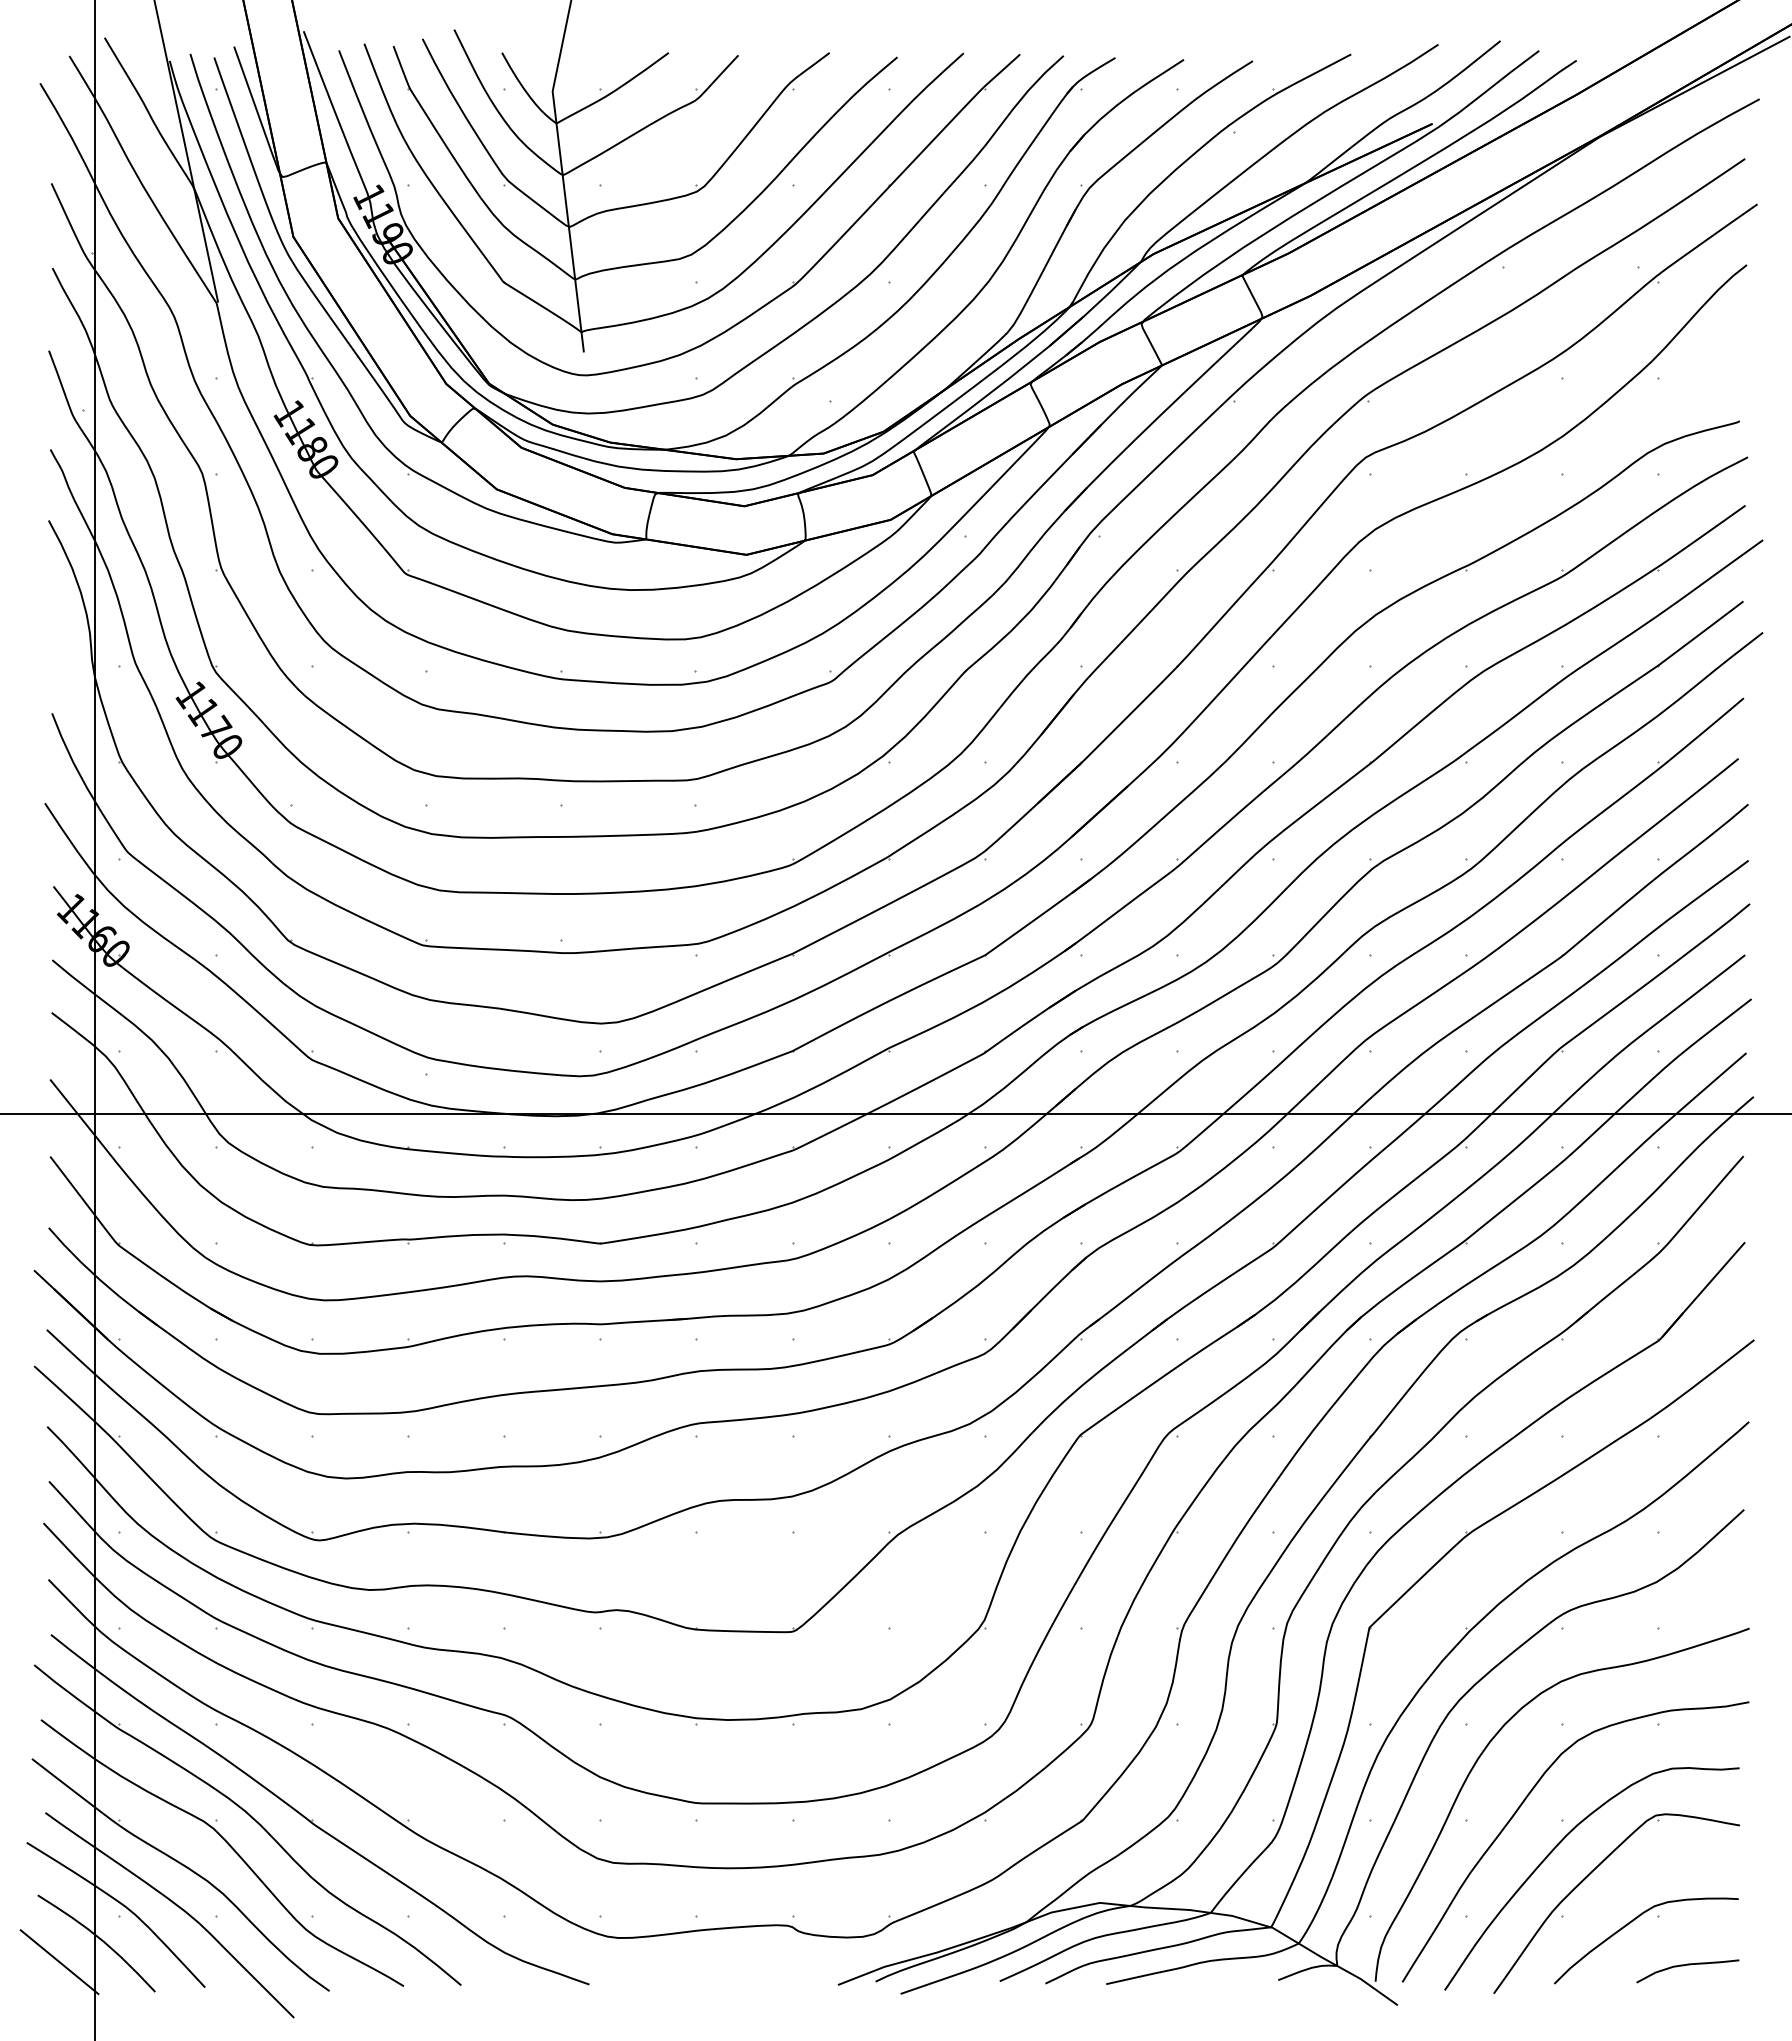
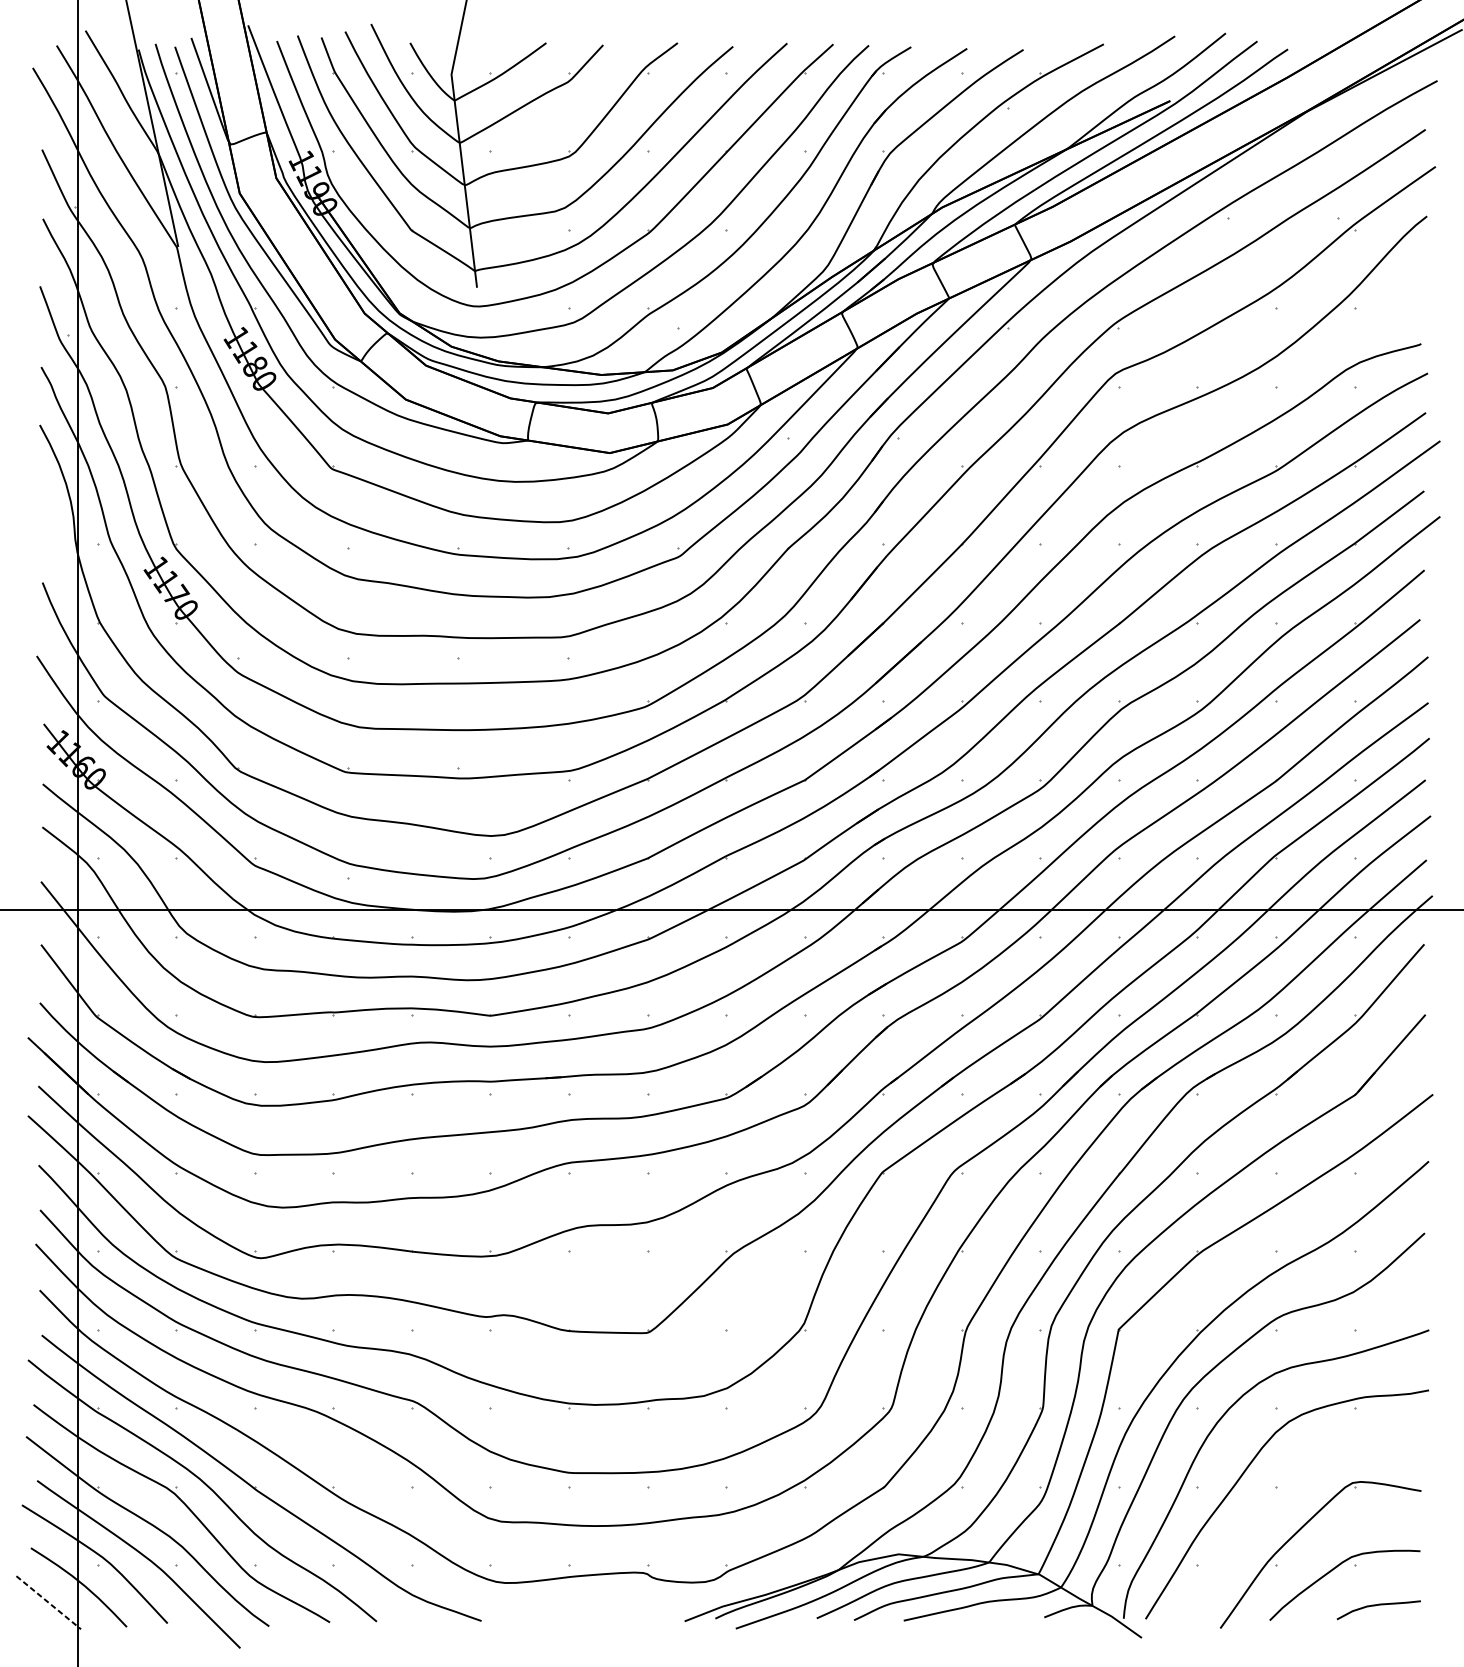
curve: (1558, 1845) -> (1273, 1507), removed
line: (59, 1962) -> (48, 1603), solid -> dashed

